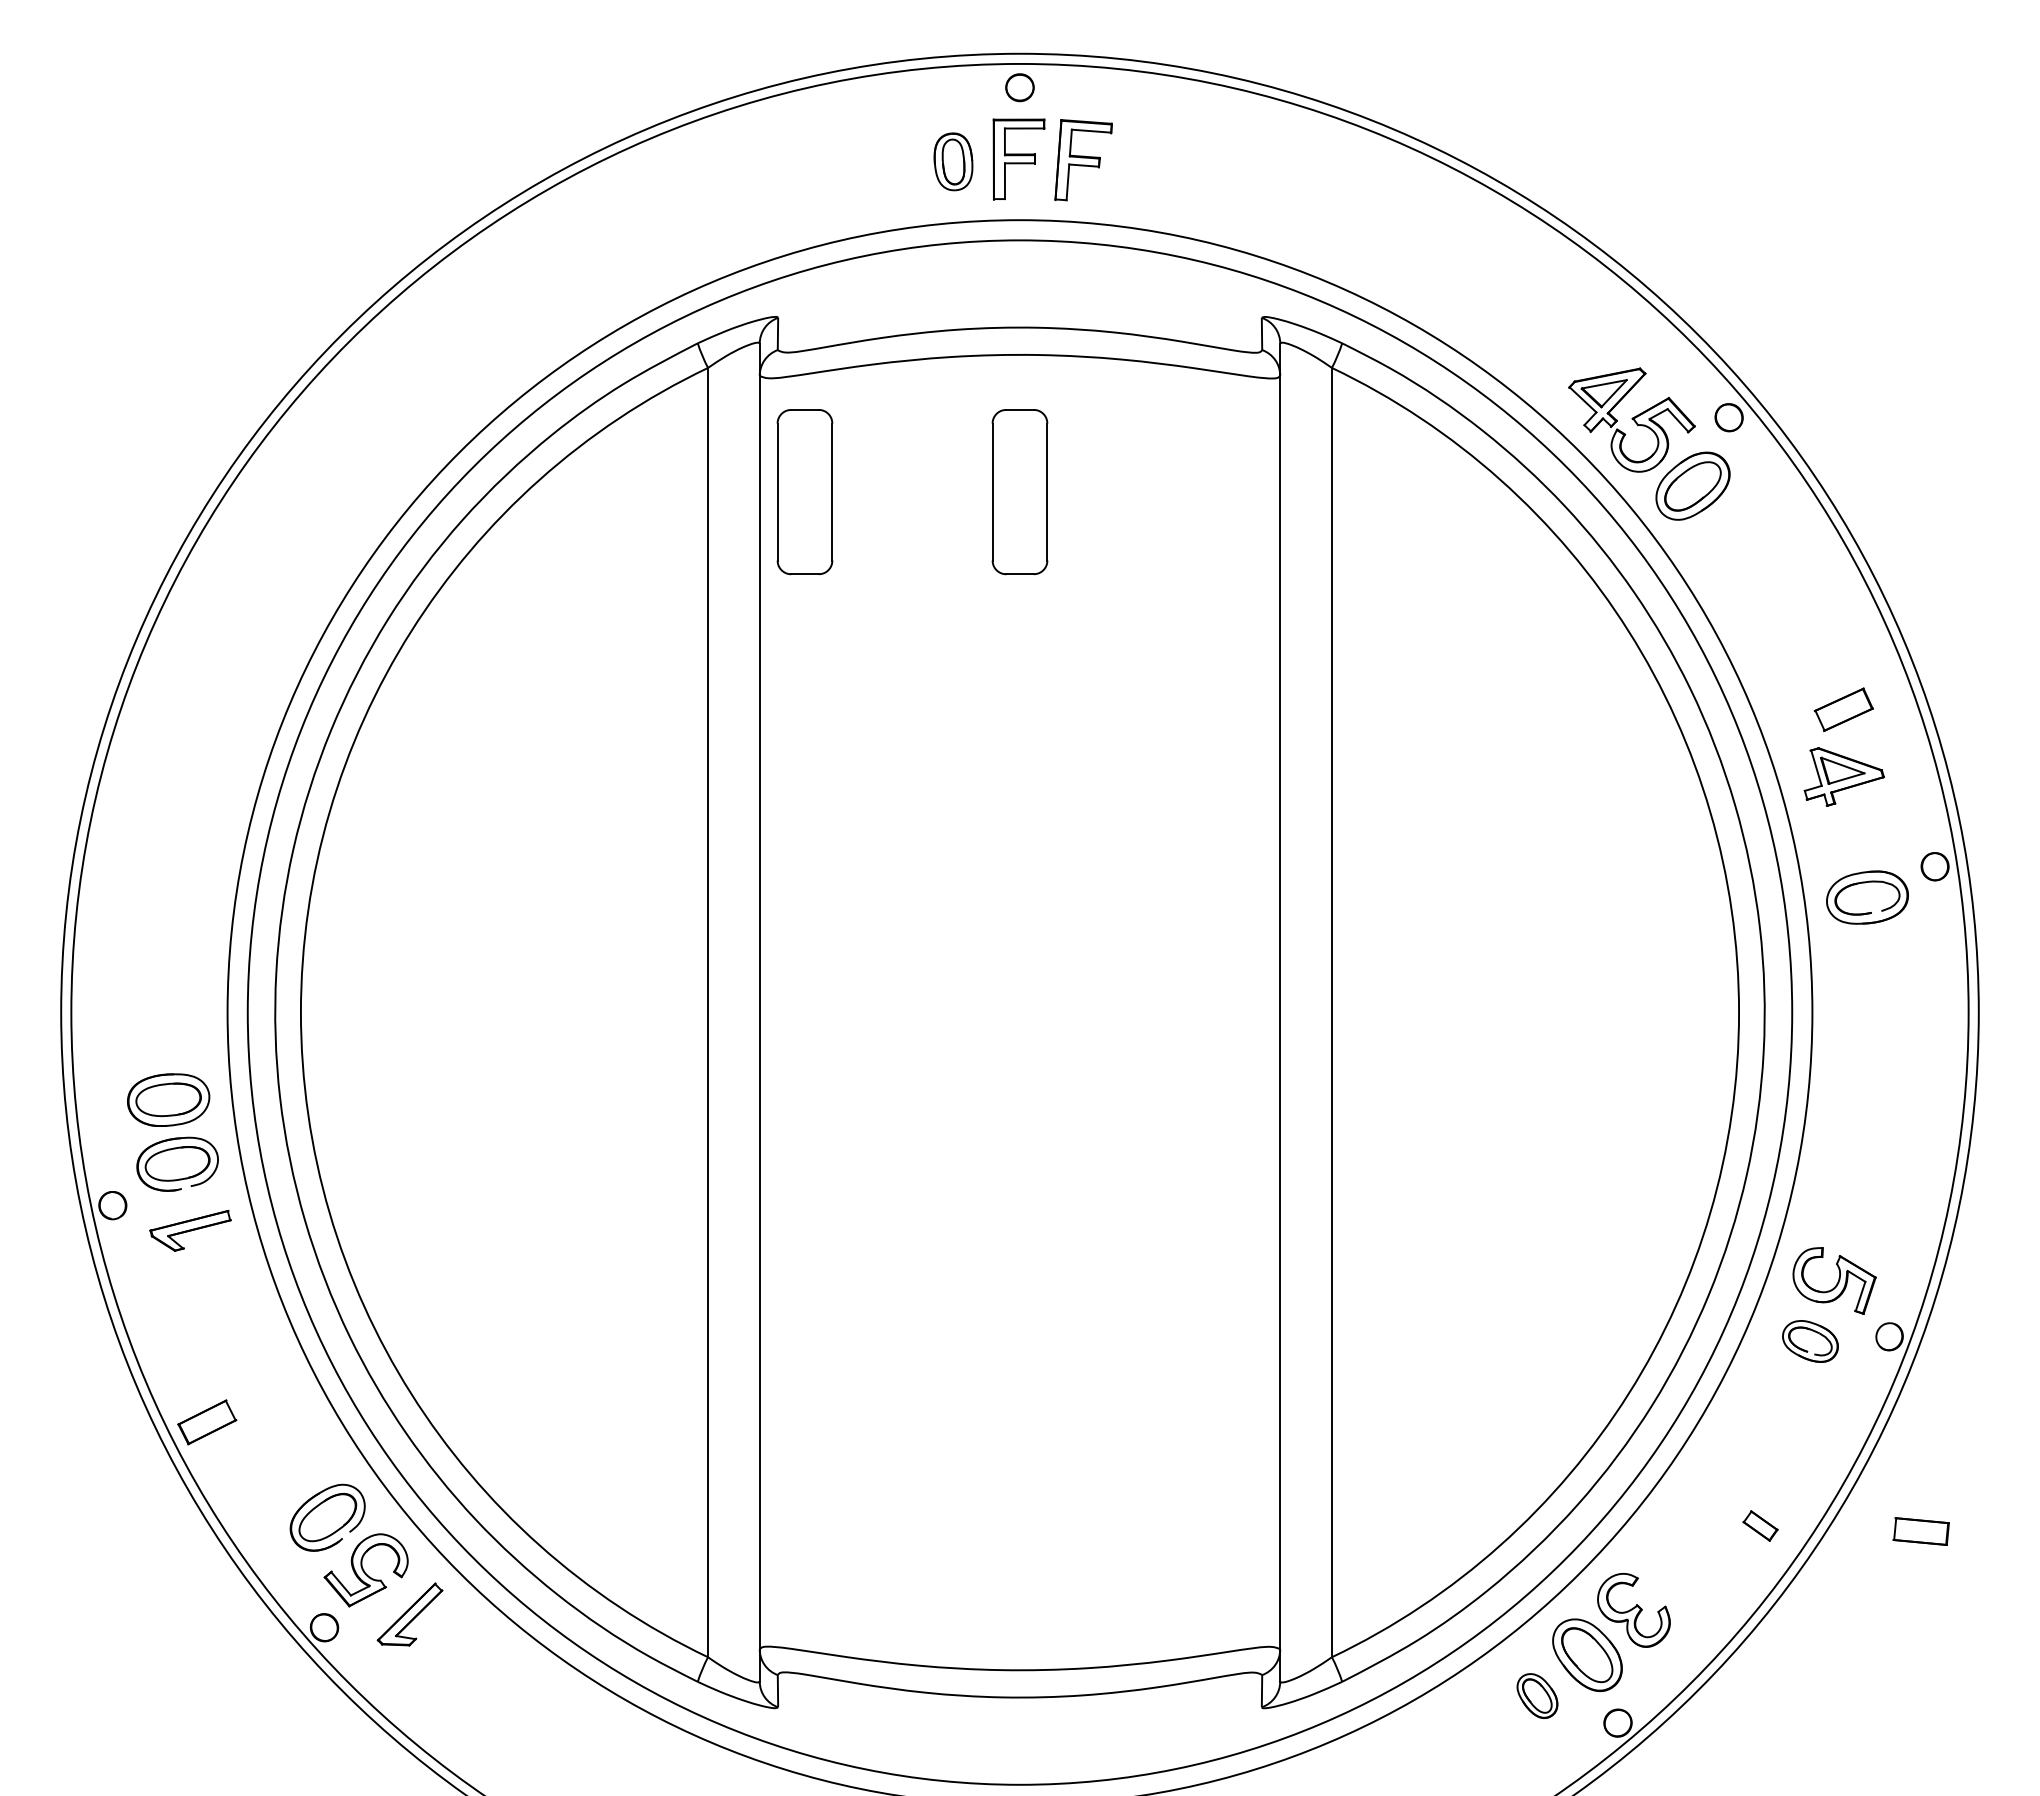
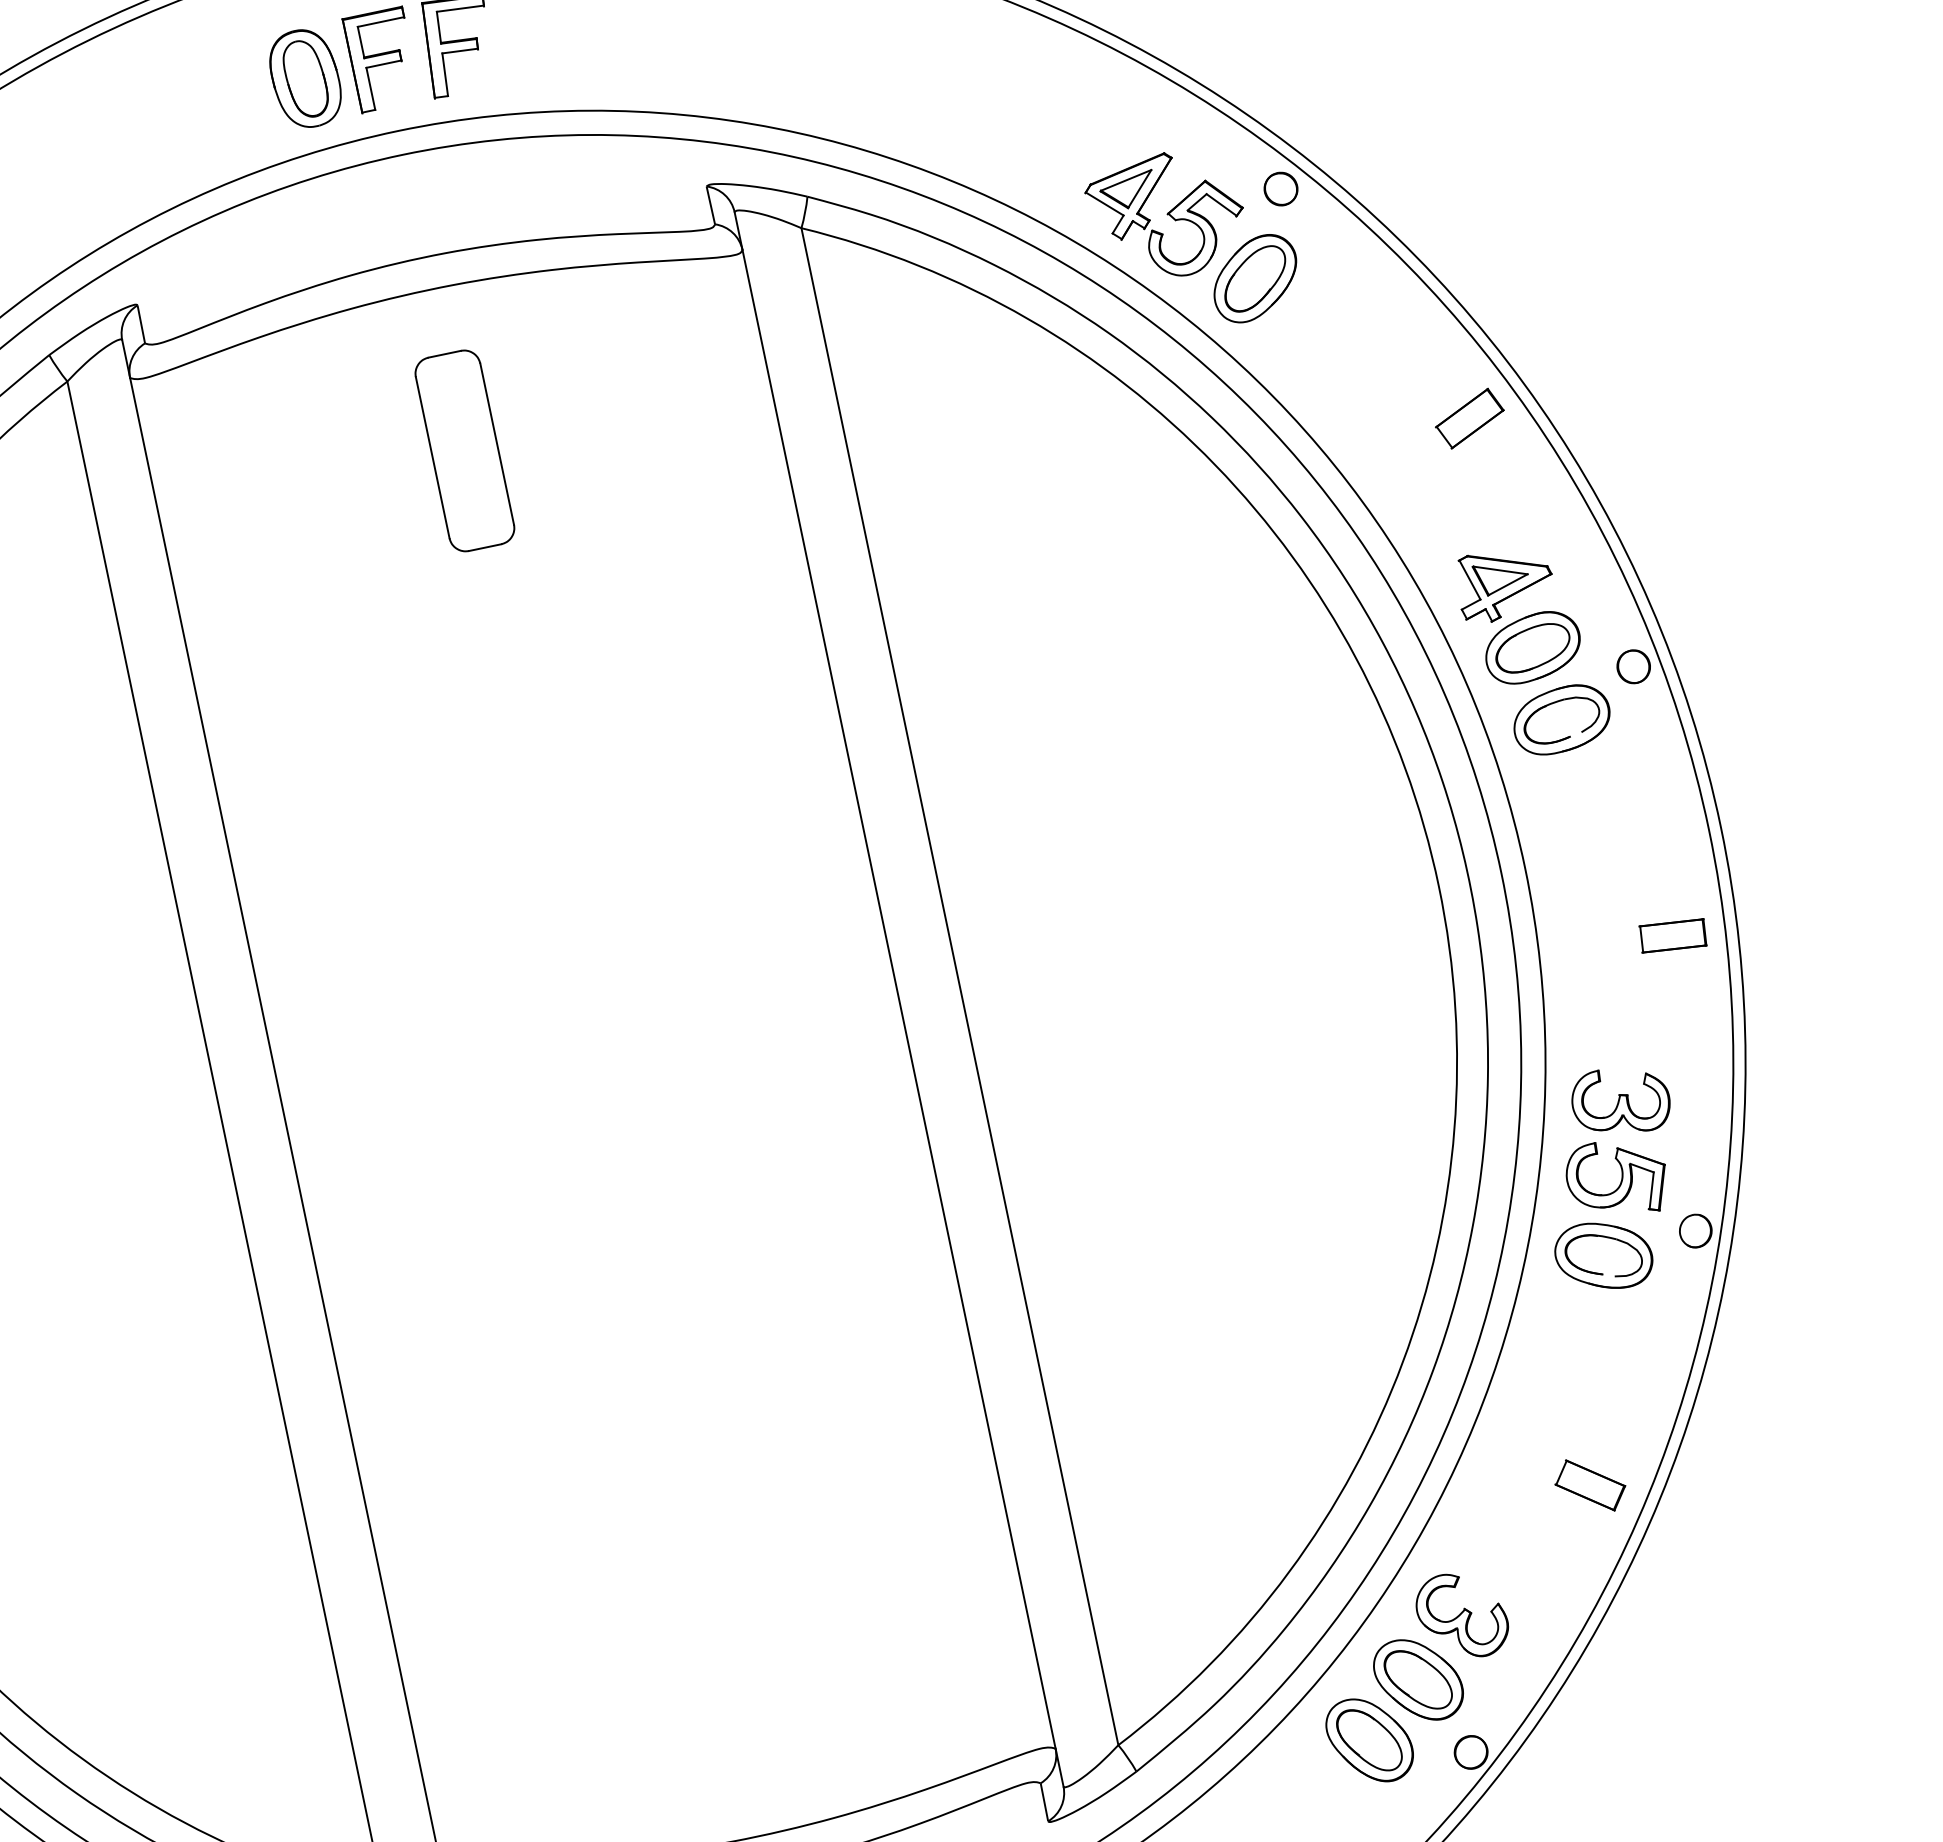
part: (953, 161) -> (305, 78), size x1.43
part: (804, 492) -> (211, 504), removed
part: (1843, 709) -> (1469, 418), moved
part: (1856, 833) -> (1533, 647), added
part: (1850, 1217) -> (1620, 1100), added
part: (1810, 1341) -> (1603, 1256), size x1.43
part: (1760, 1525) -> (1590, 1484), size x1.67
part: (1920, 1531) -> (1672, 936), moved
part: (1537, 1695) -> (1369, 1739), size x1.67

